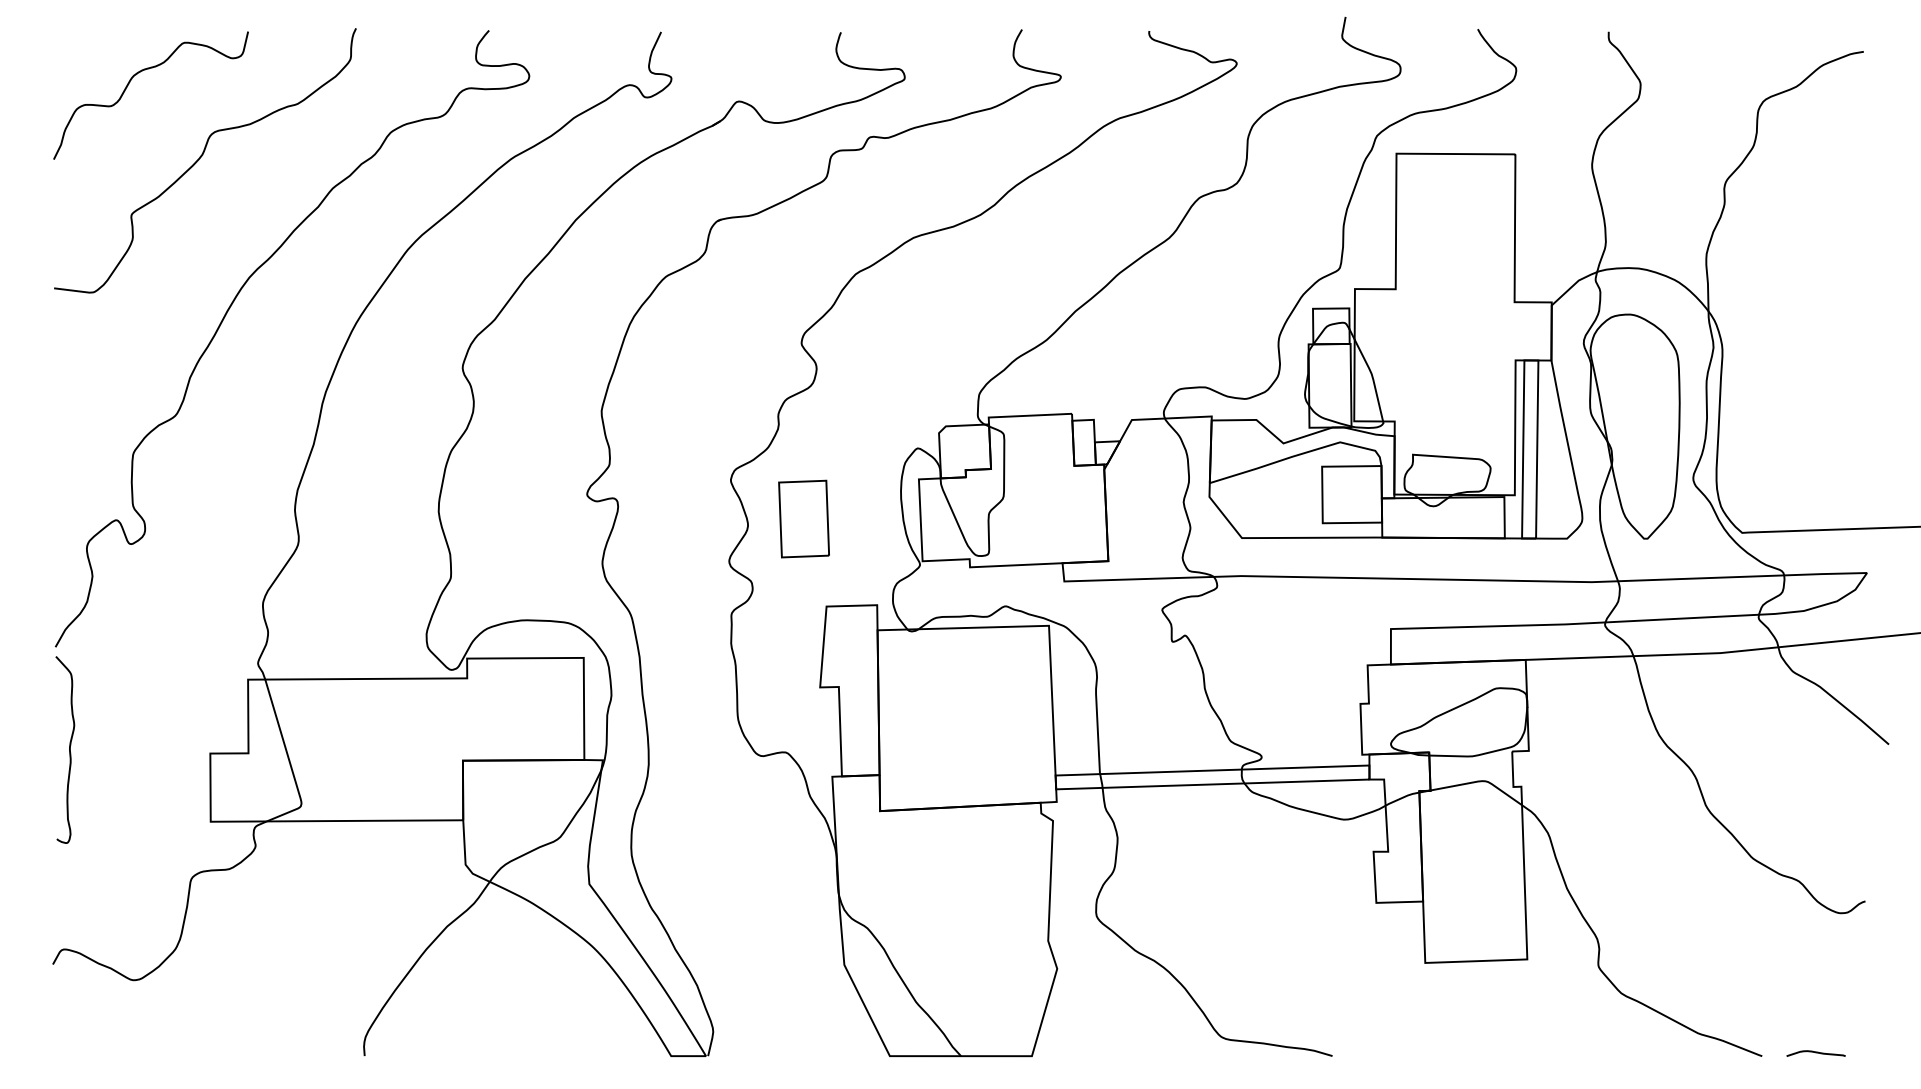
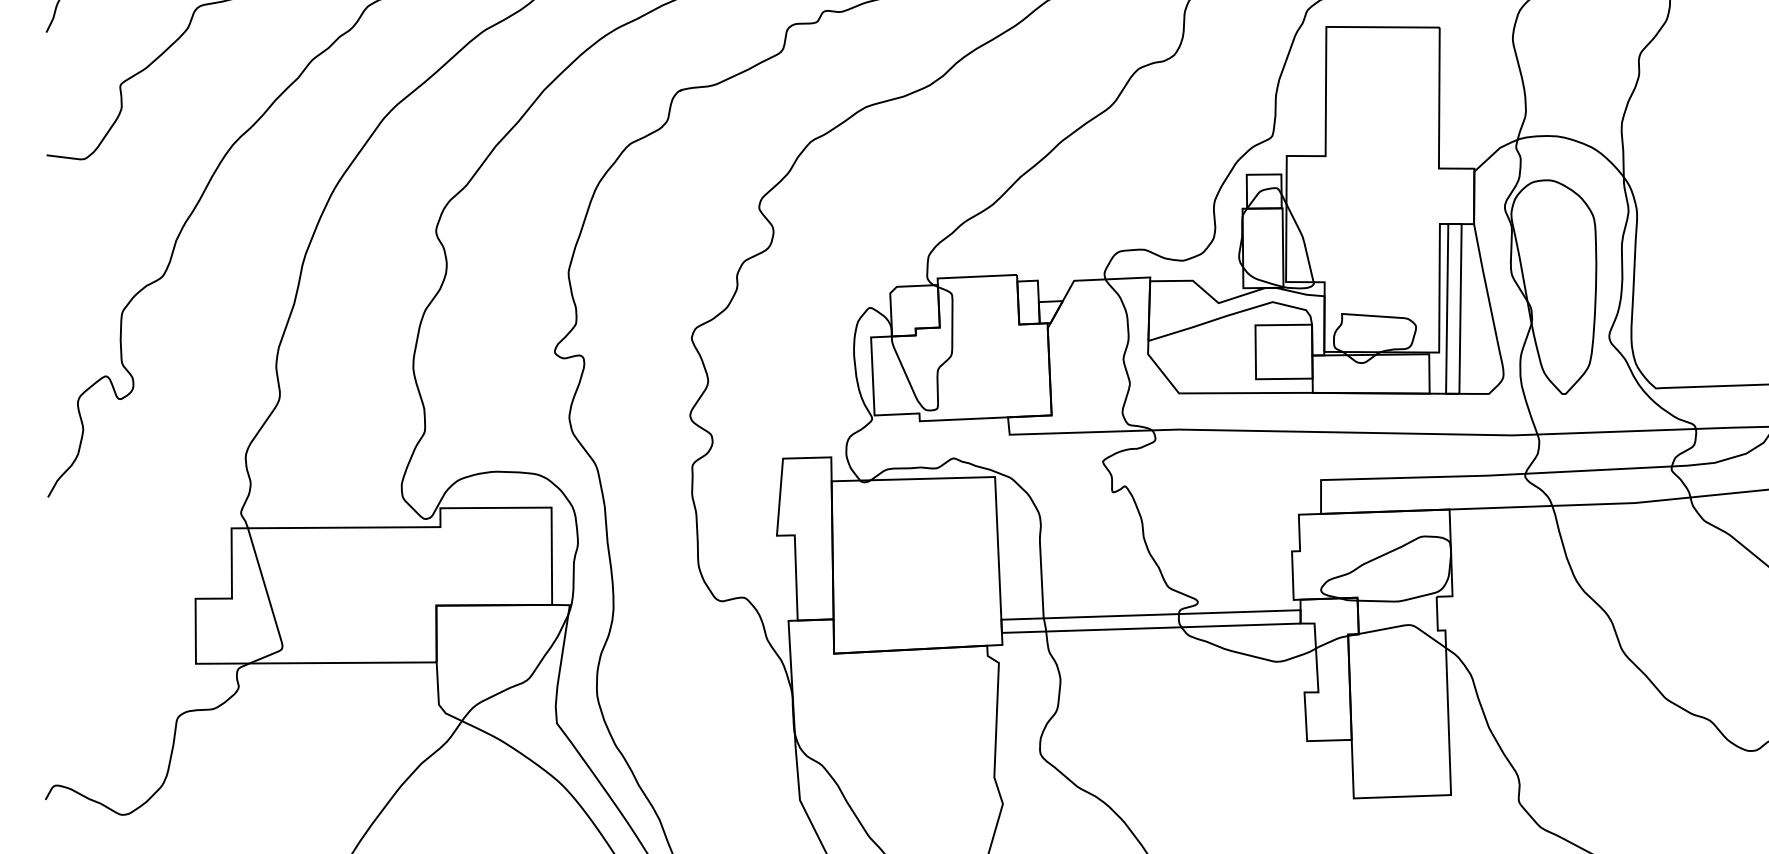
part: (803, 518) -> (761, 374), removed
curve: (69, 749) -> (61, 594), removed

